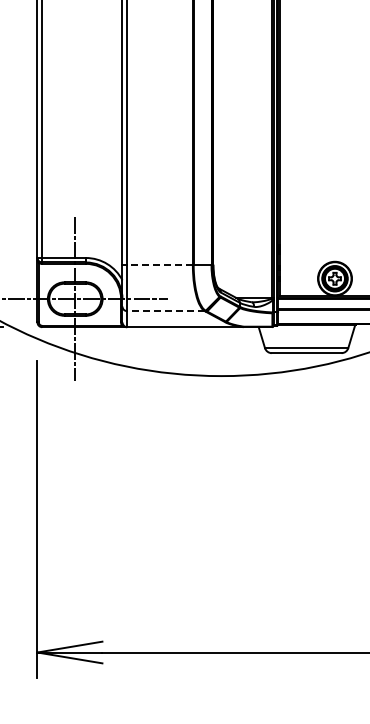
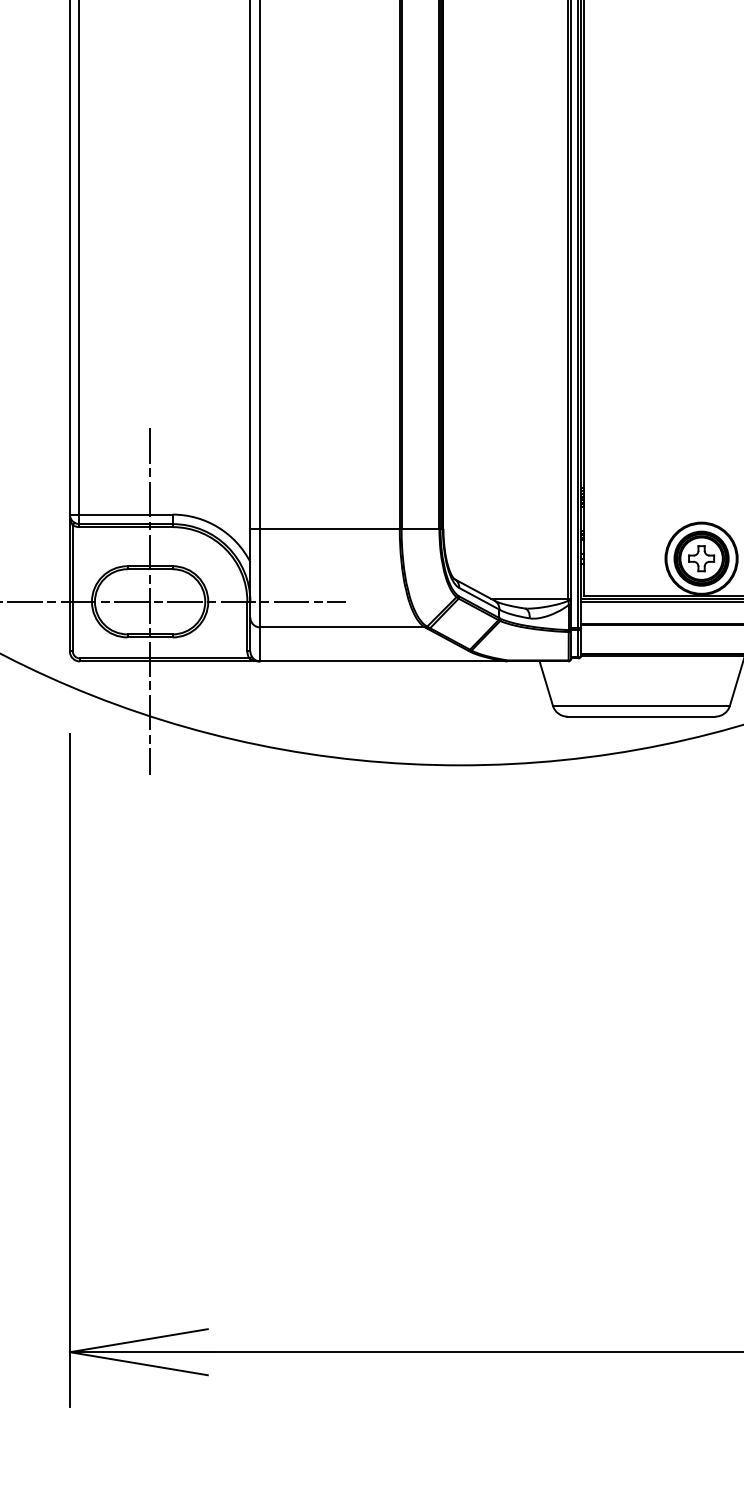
line: (160, 264) -> (331, 528), dashed -> solid
line: (165, 311) -> (341, 628), dashed -> solid

